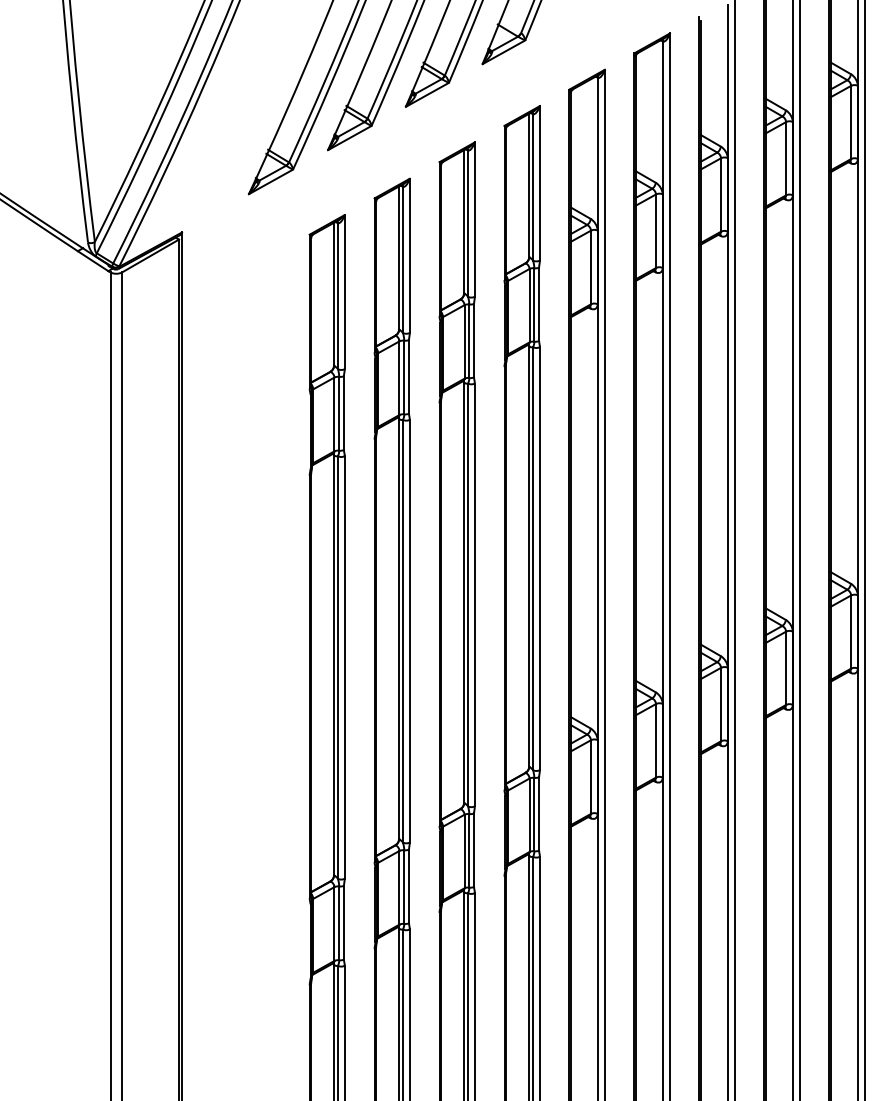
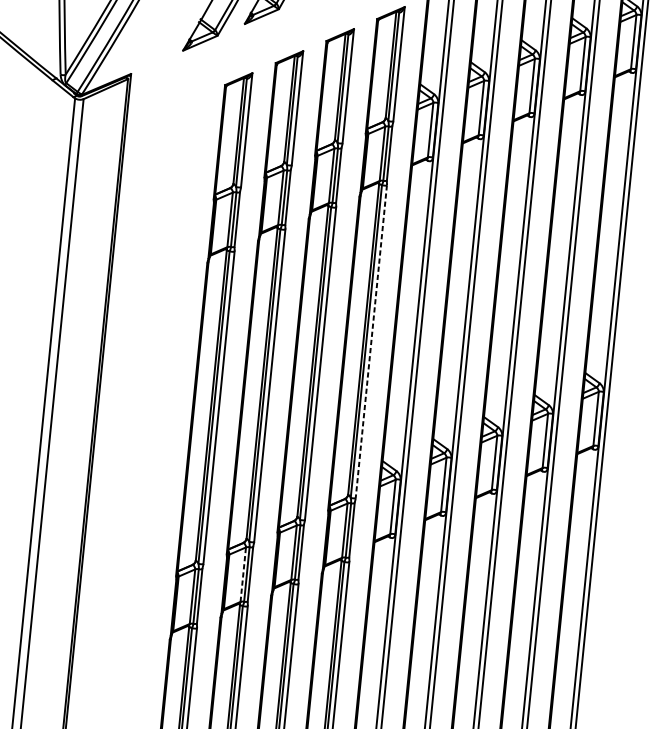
line: (539, 559) -> (371, 342), solid -> dashed
line: (399, 887) -> (243, 574), solid -> dashed

